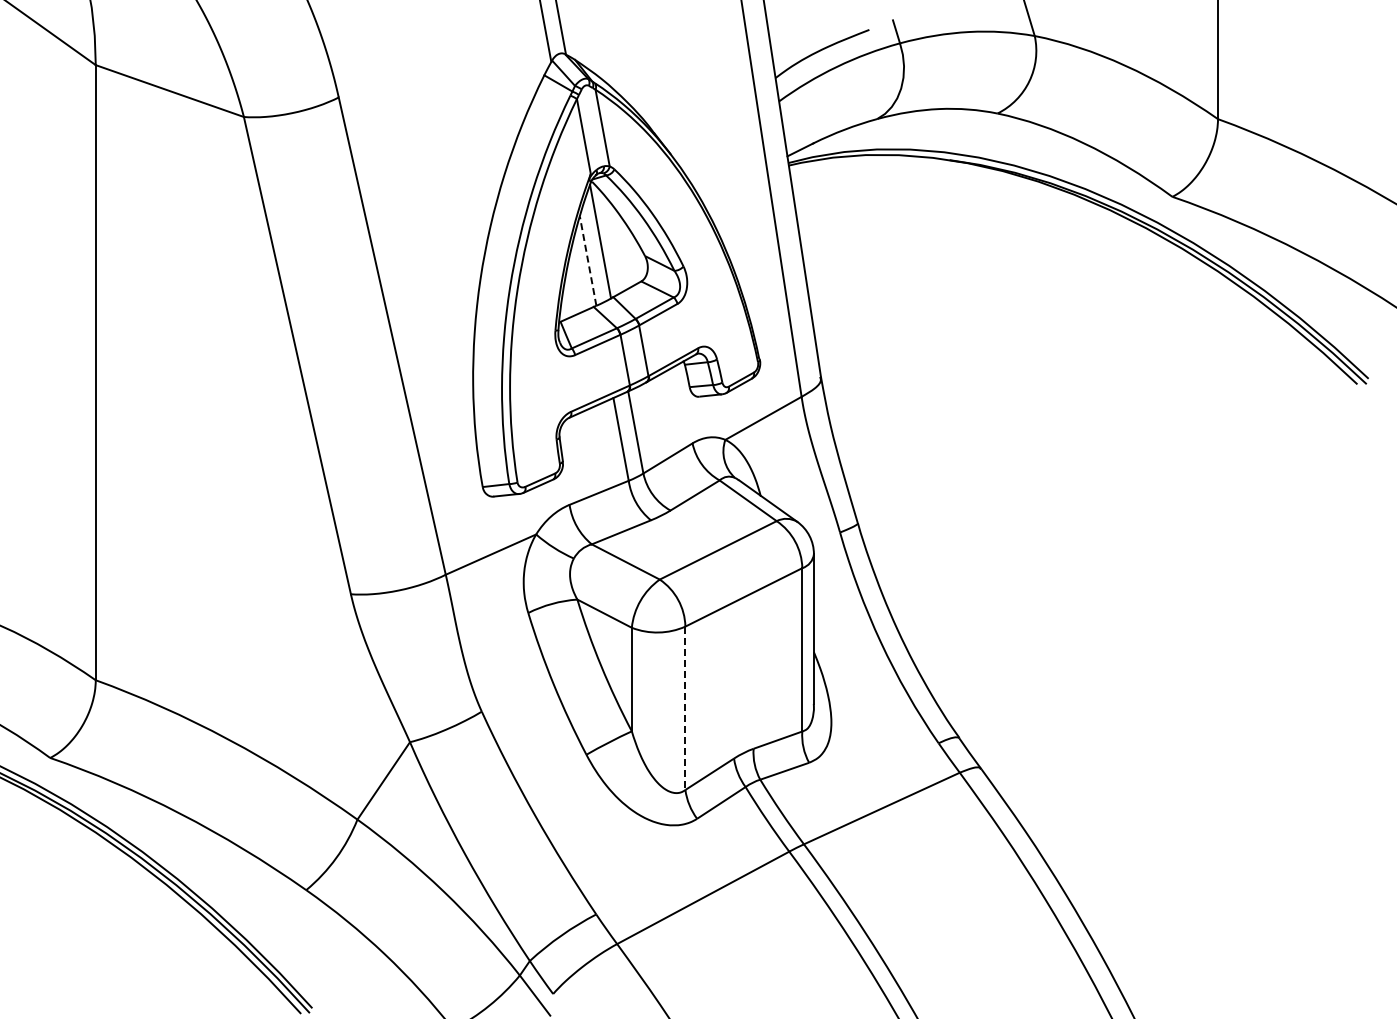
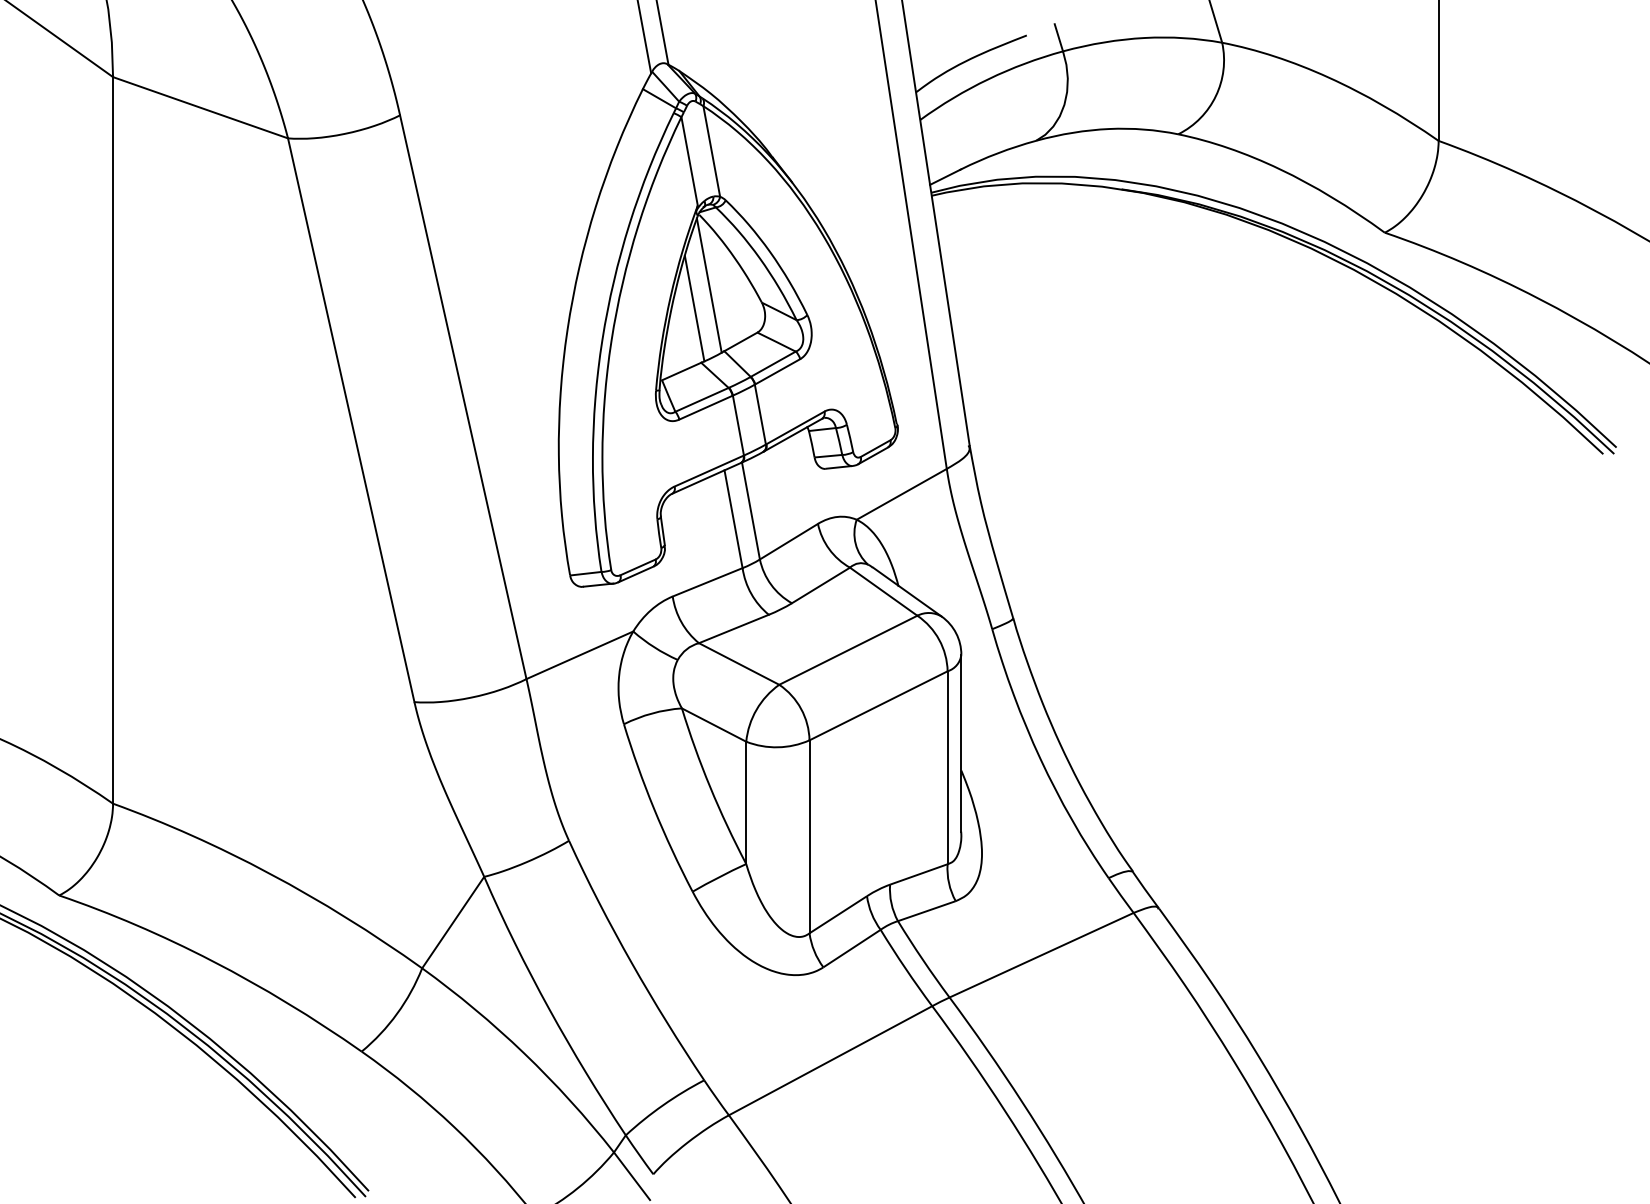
line: (588, 260) -> (695, 307), dashed -> solid
line: (685, 708) -> (809, 837), dashed -> solid

